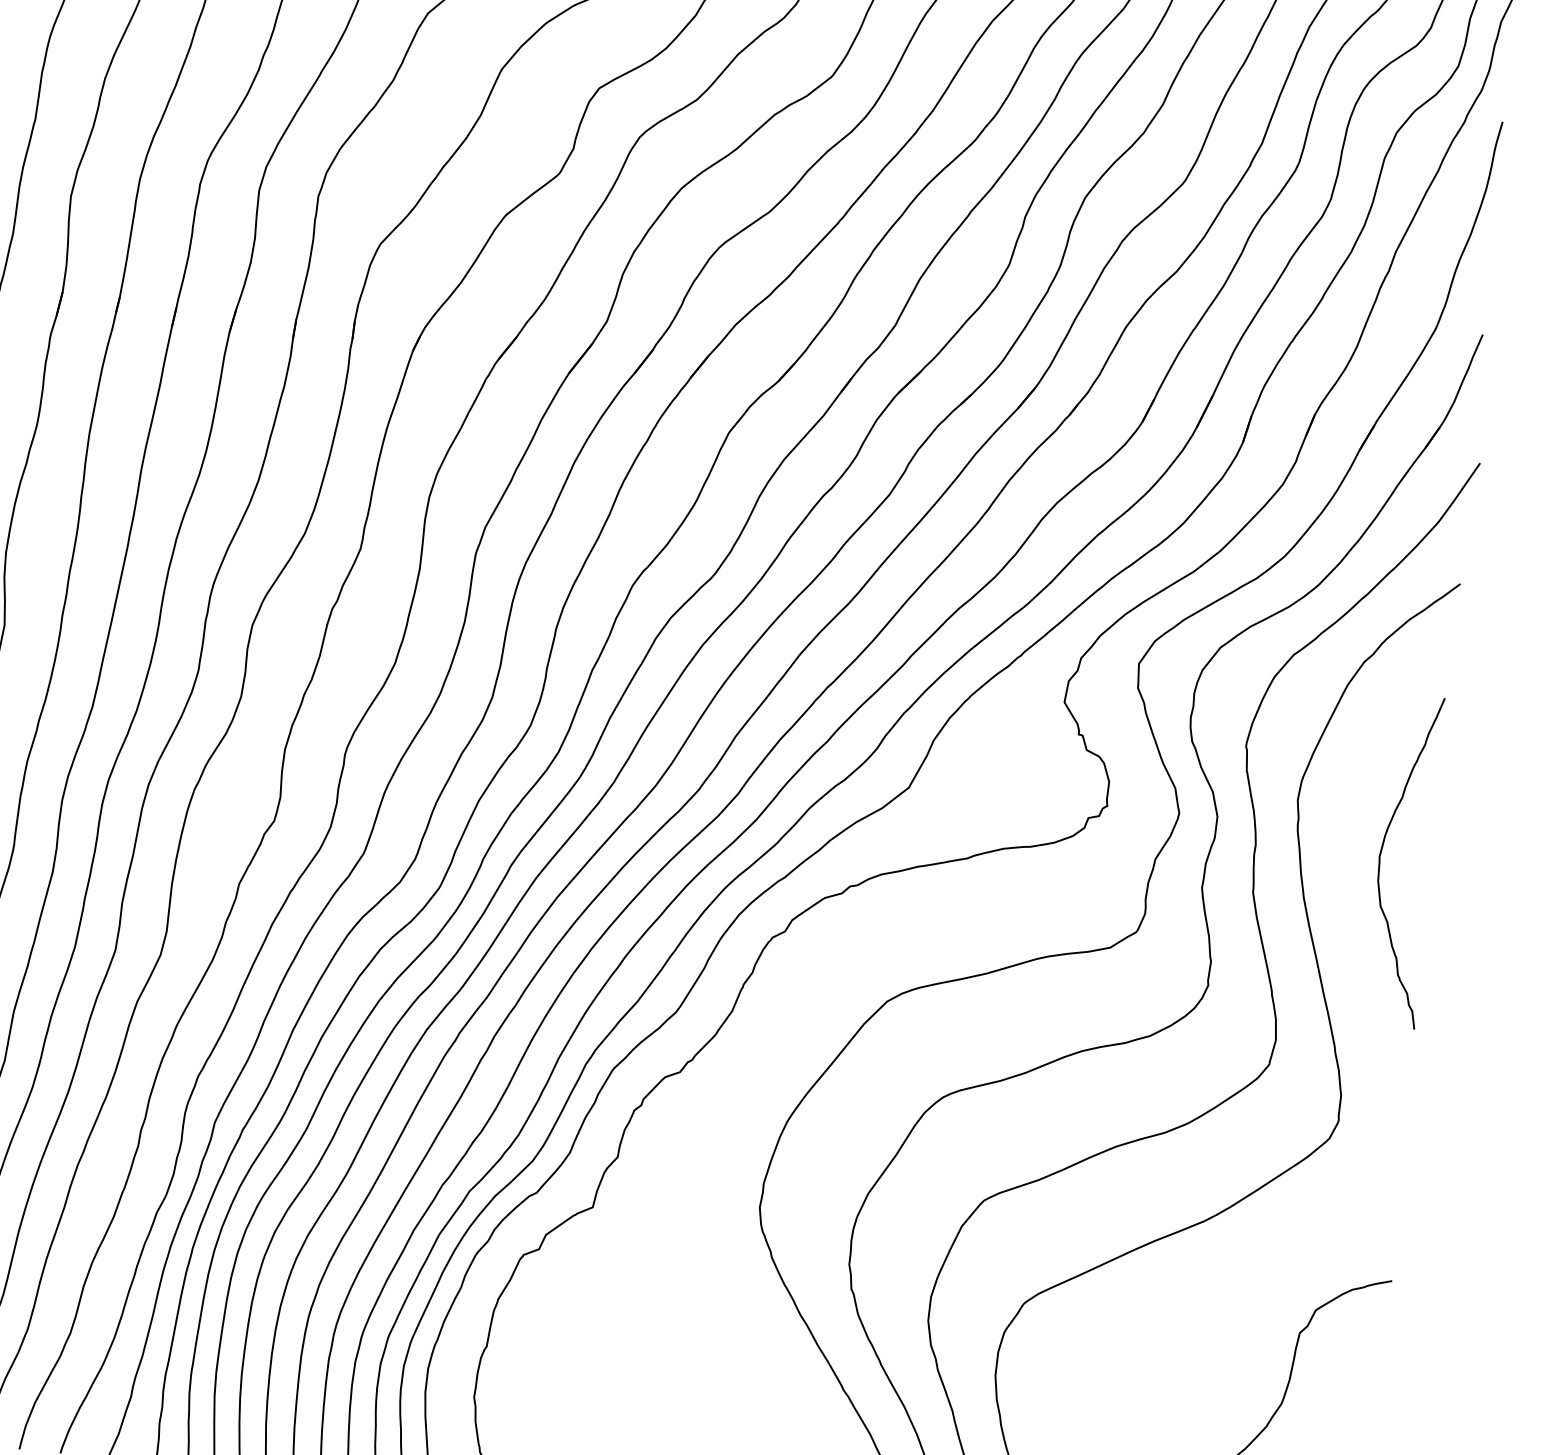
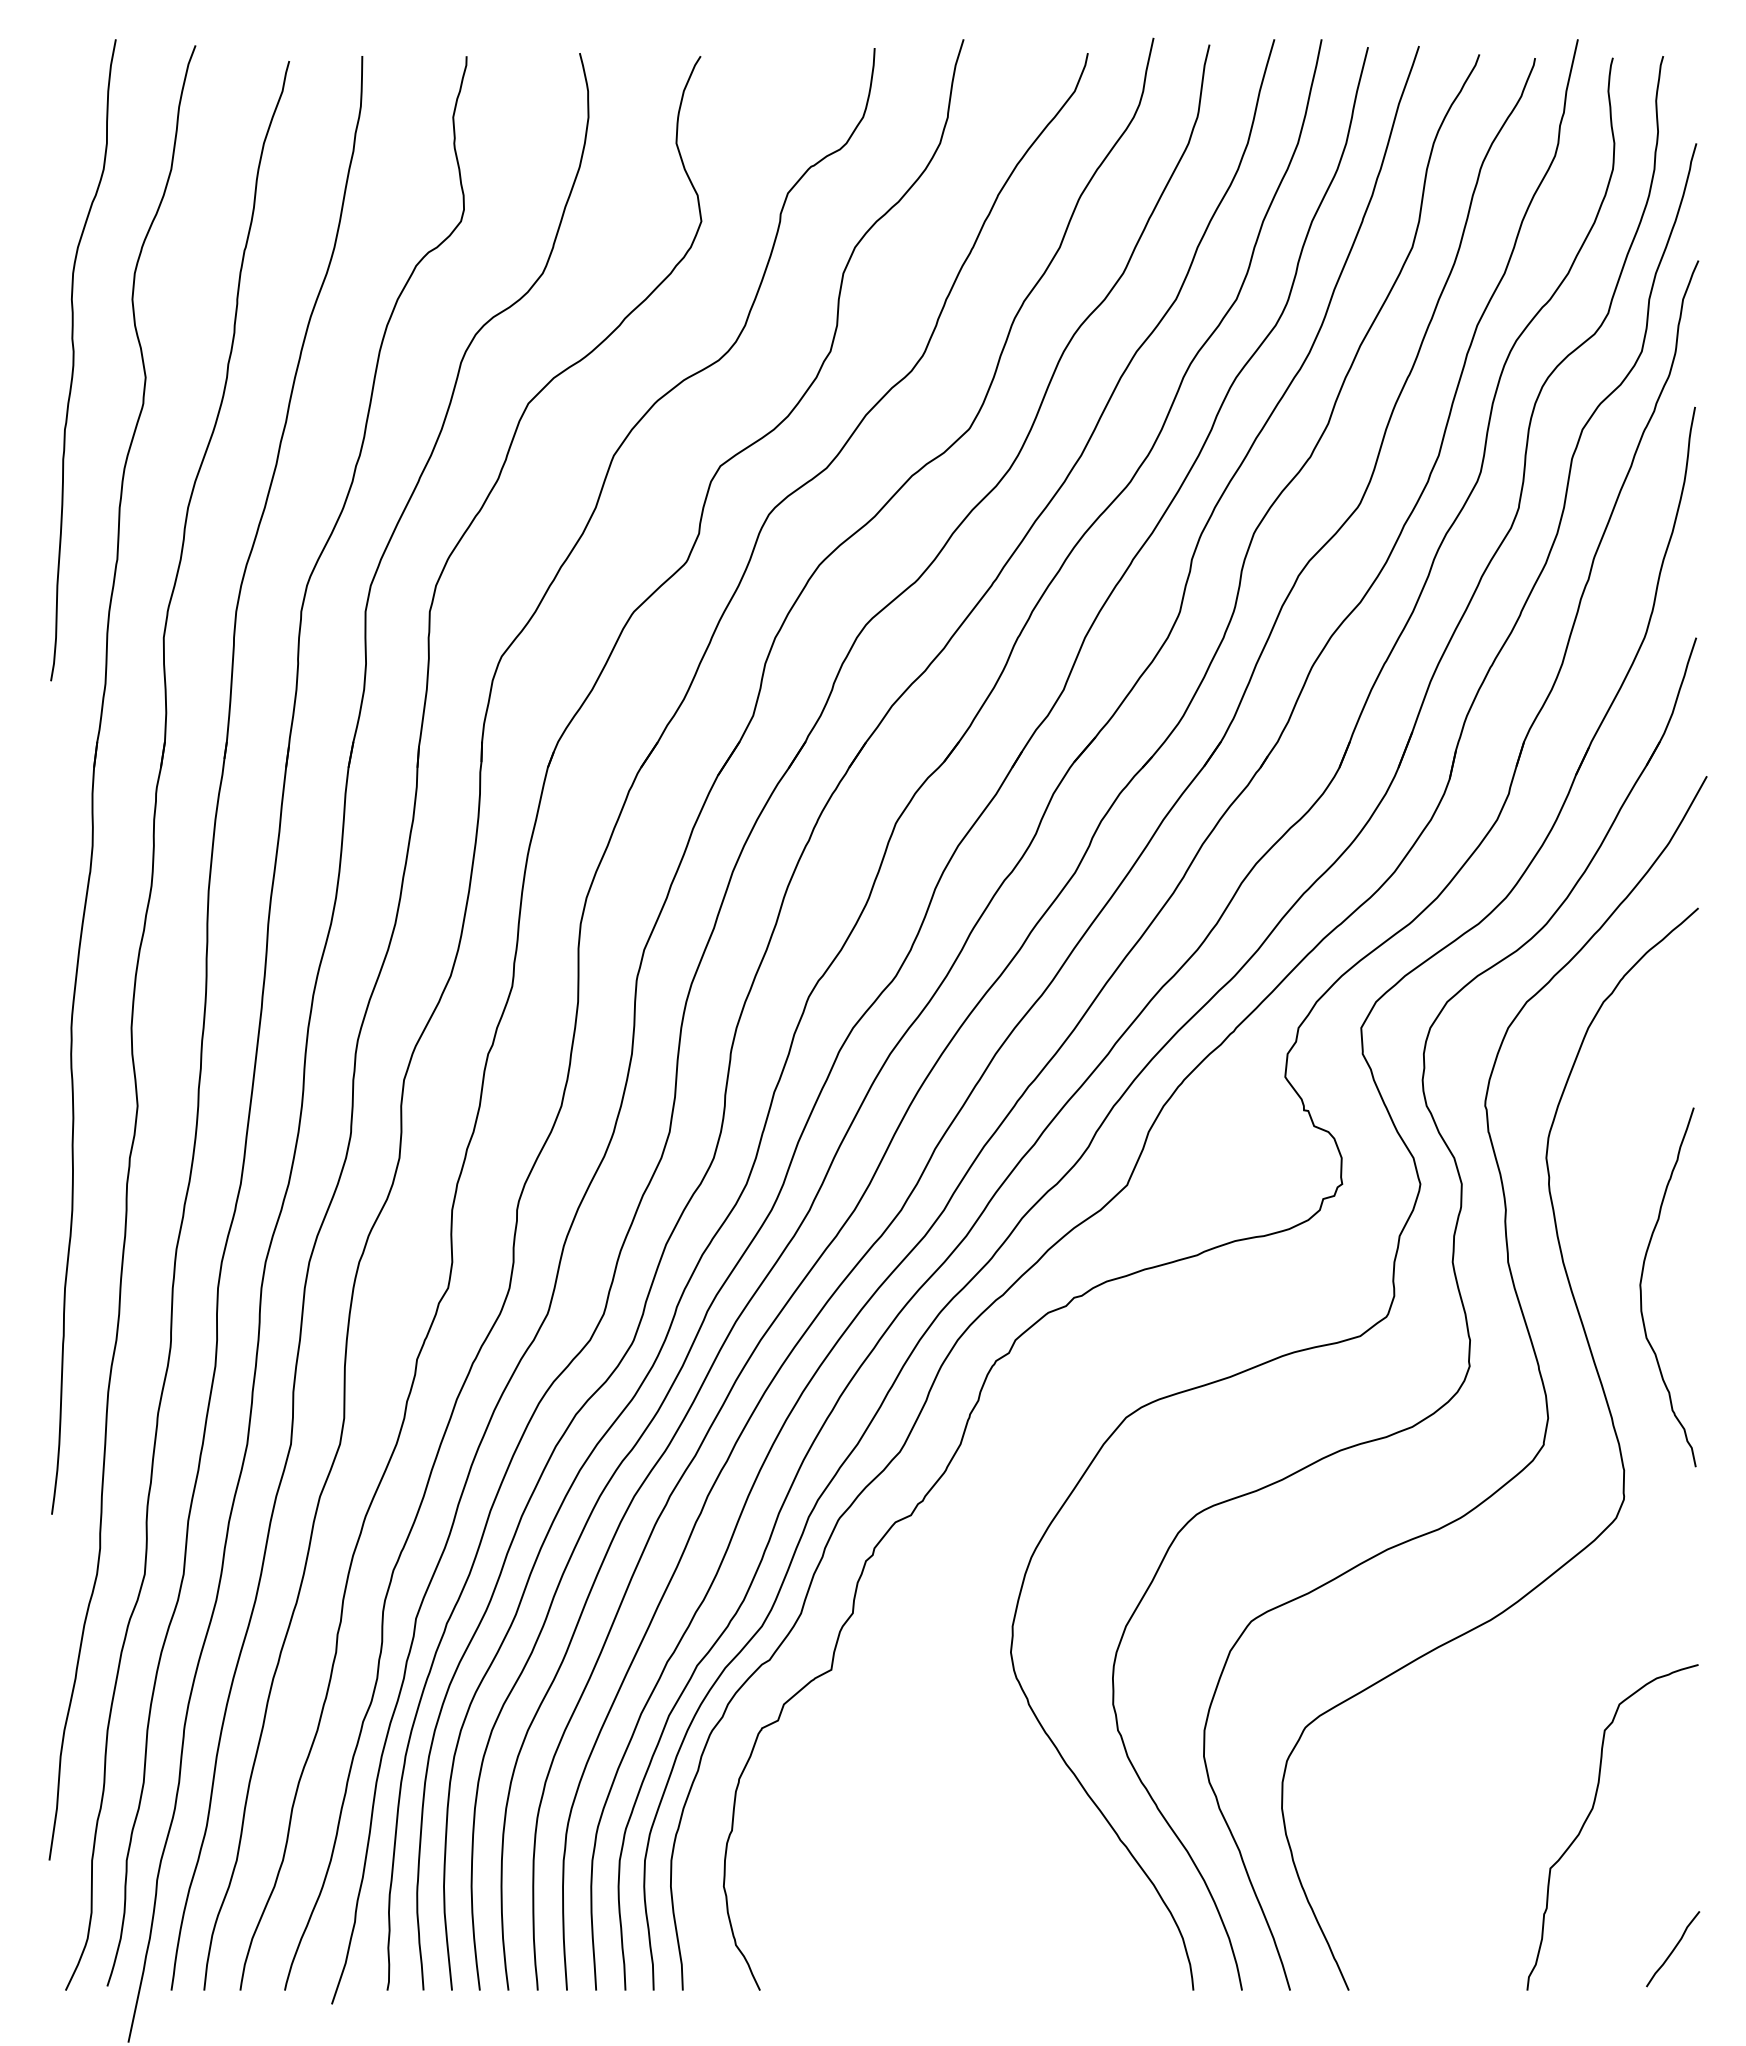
curve: (1380, 859) -> (1641, 1287), moved

